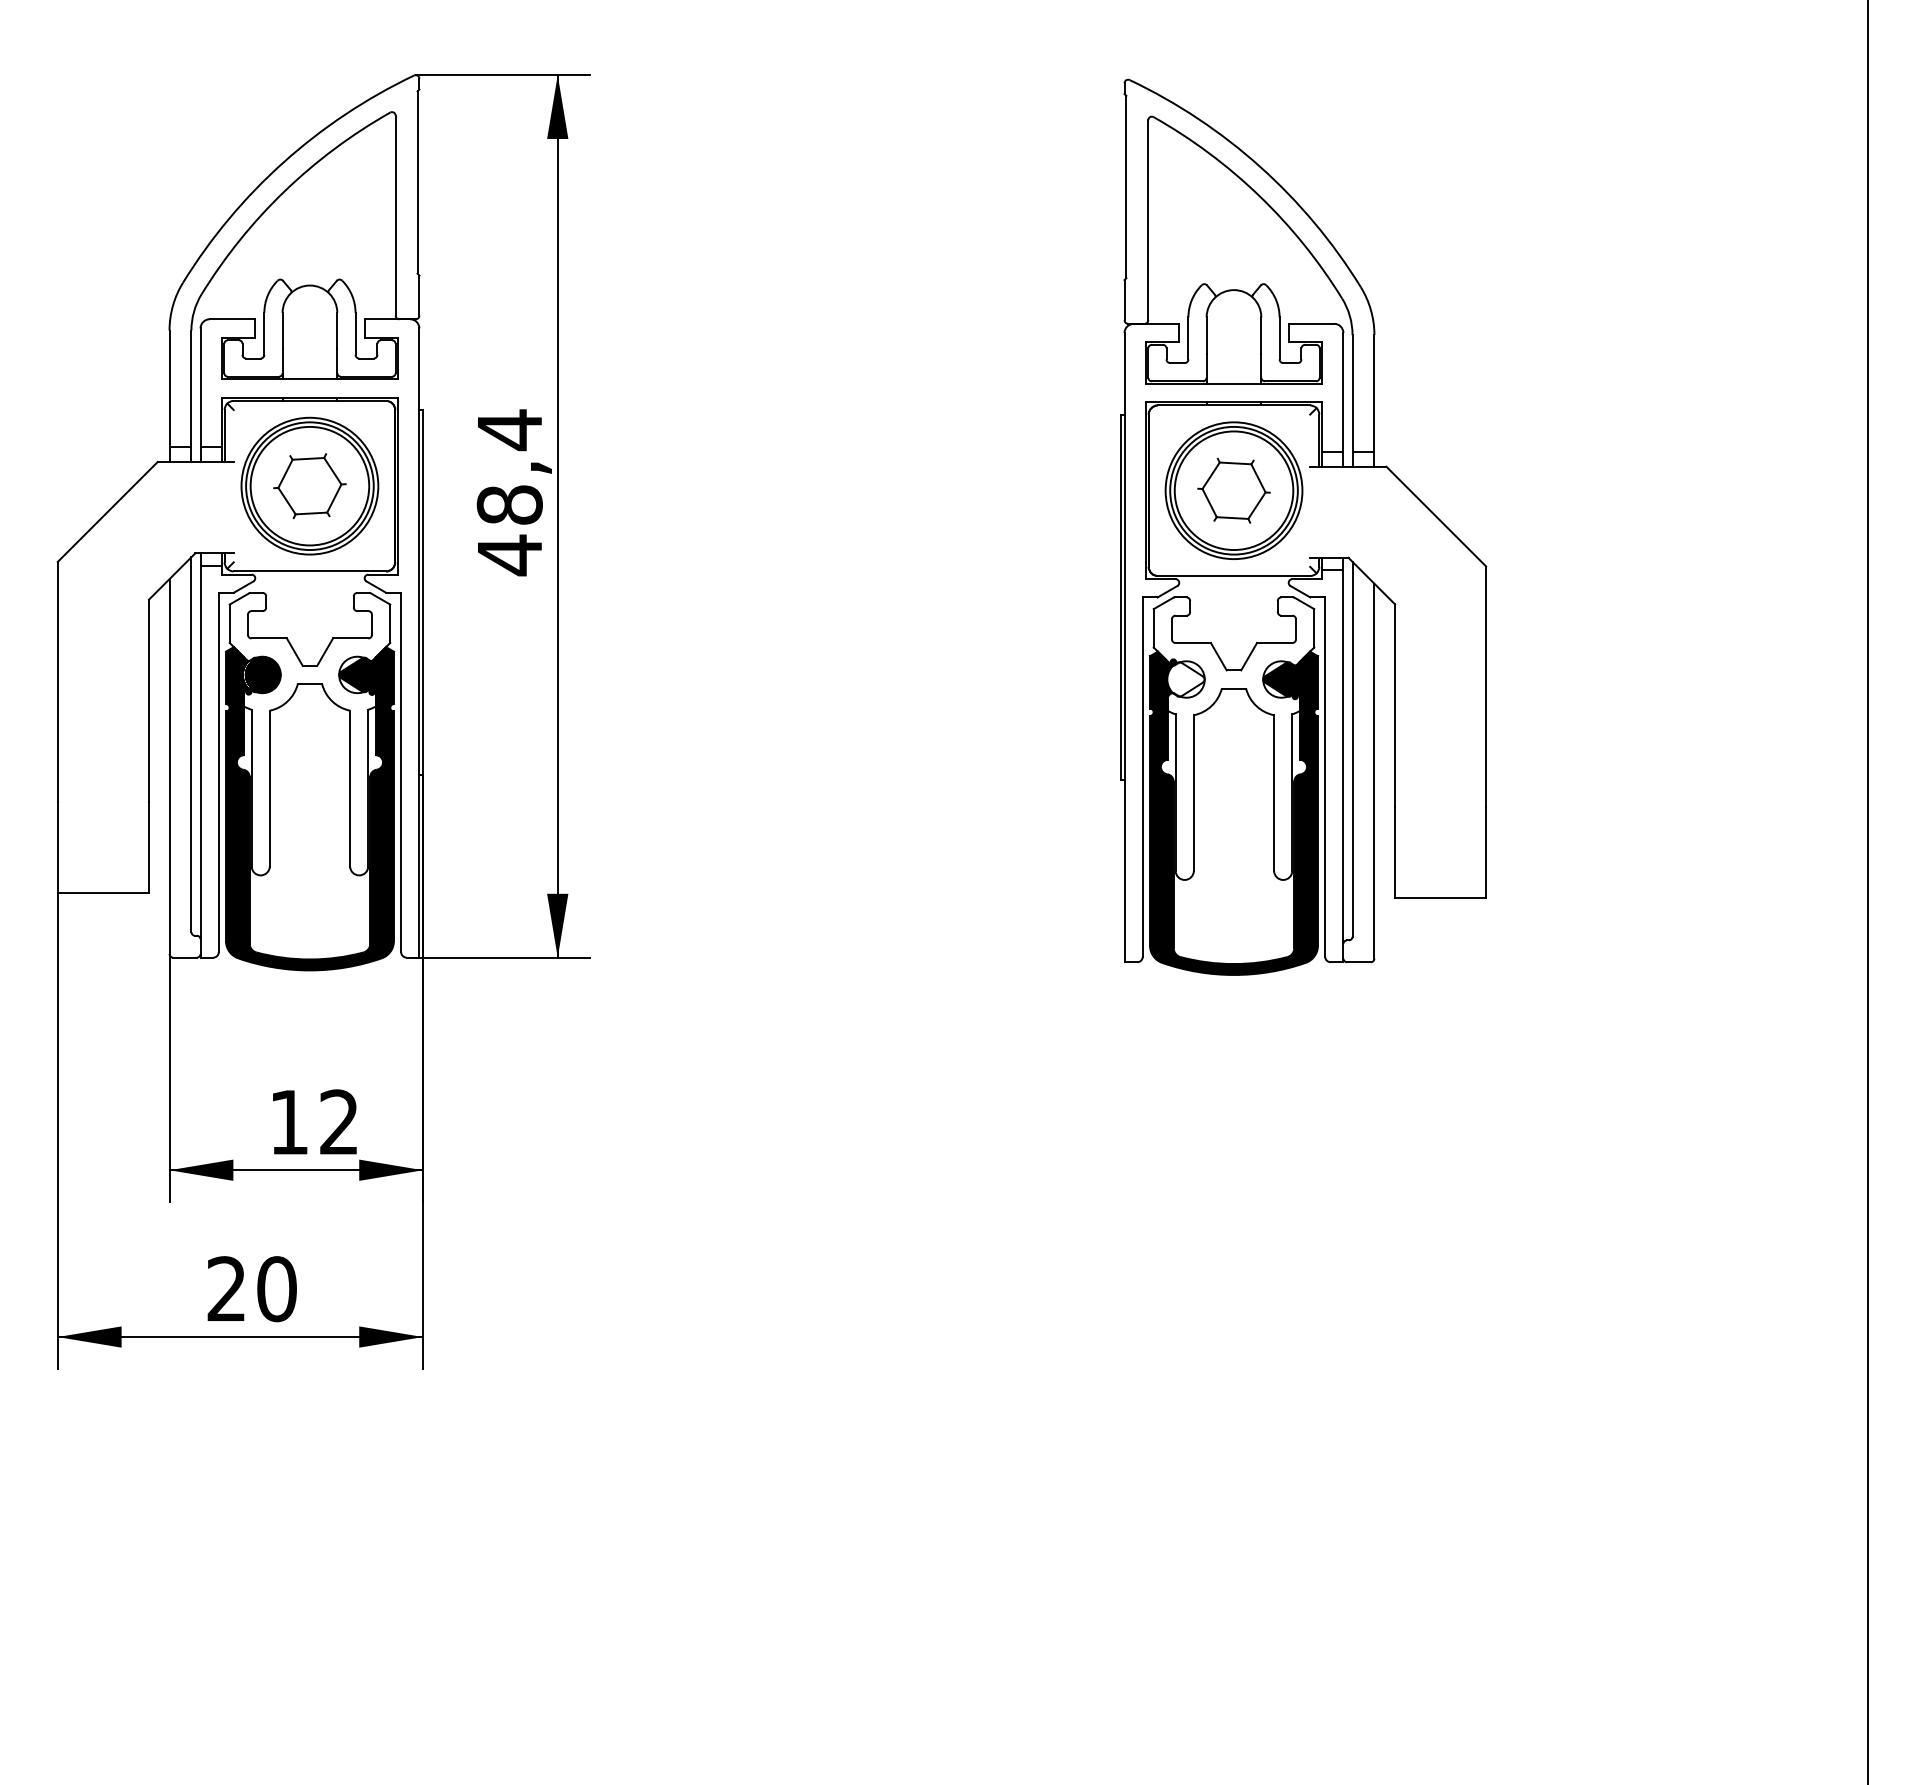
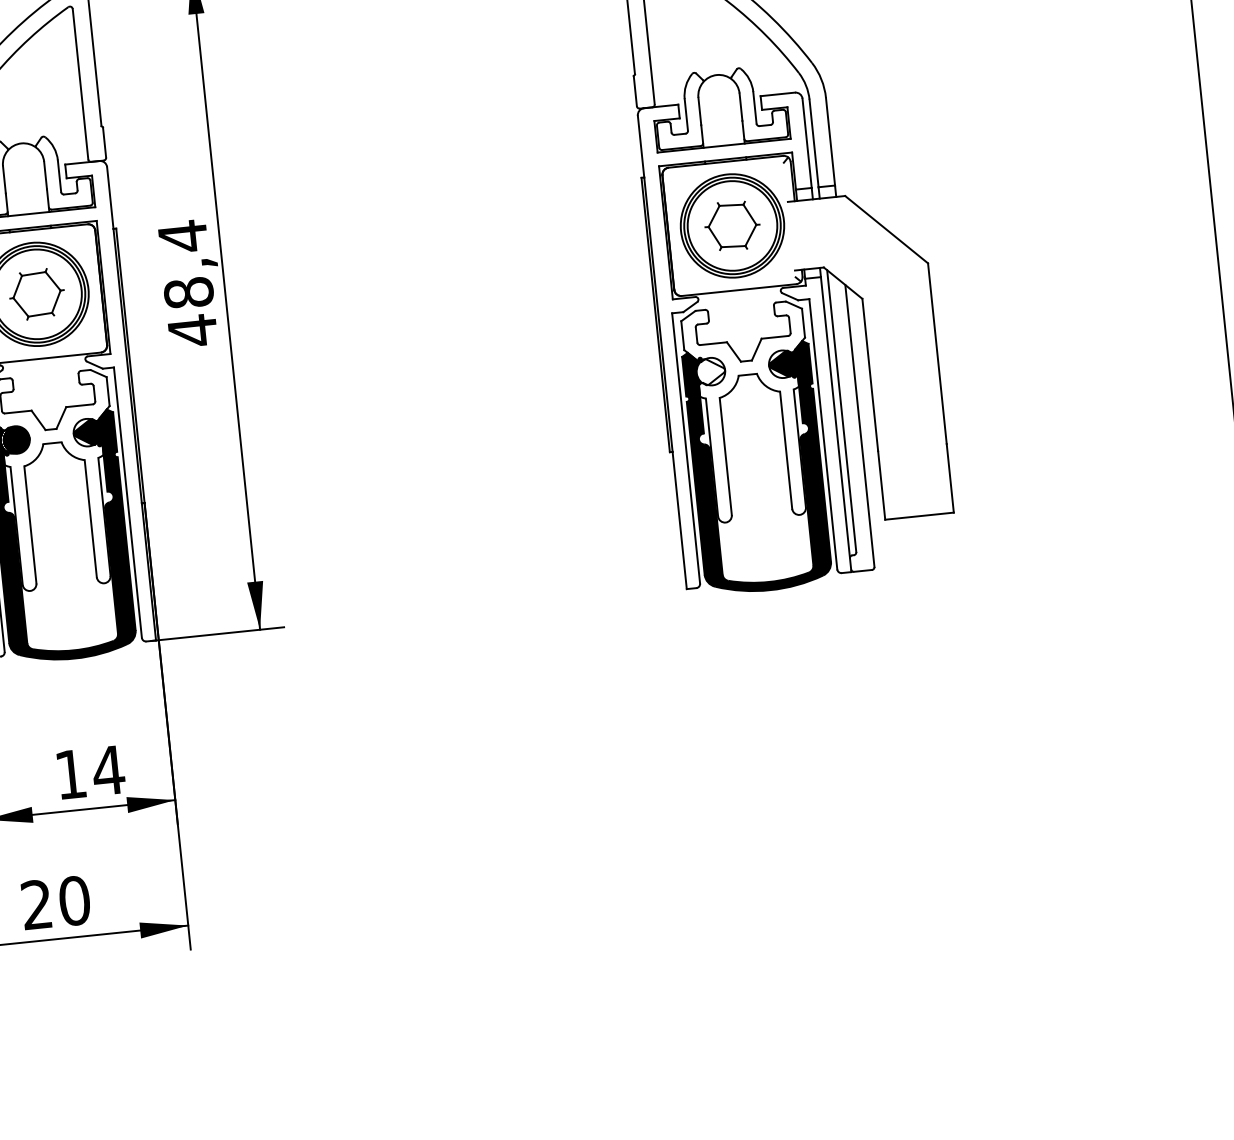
text: (339, 1121) -> (108, 769), 12 -> 14

